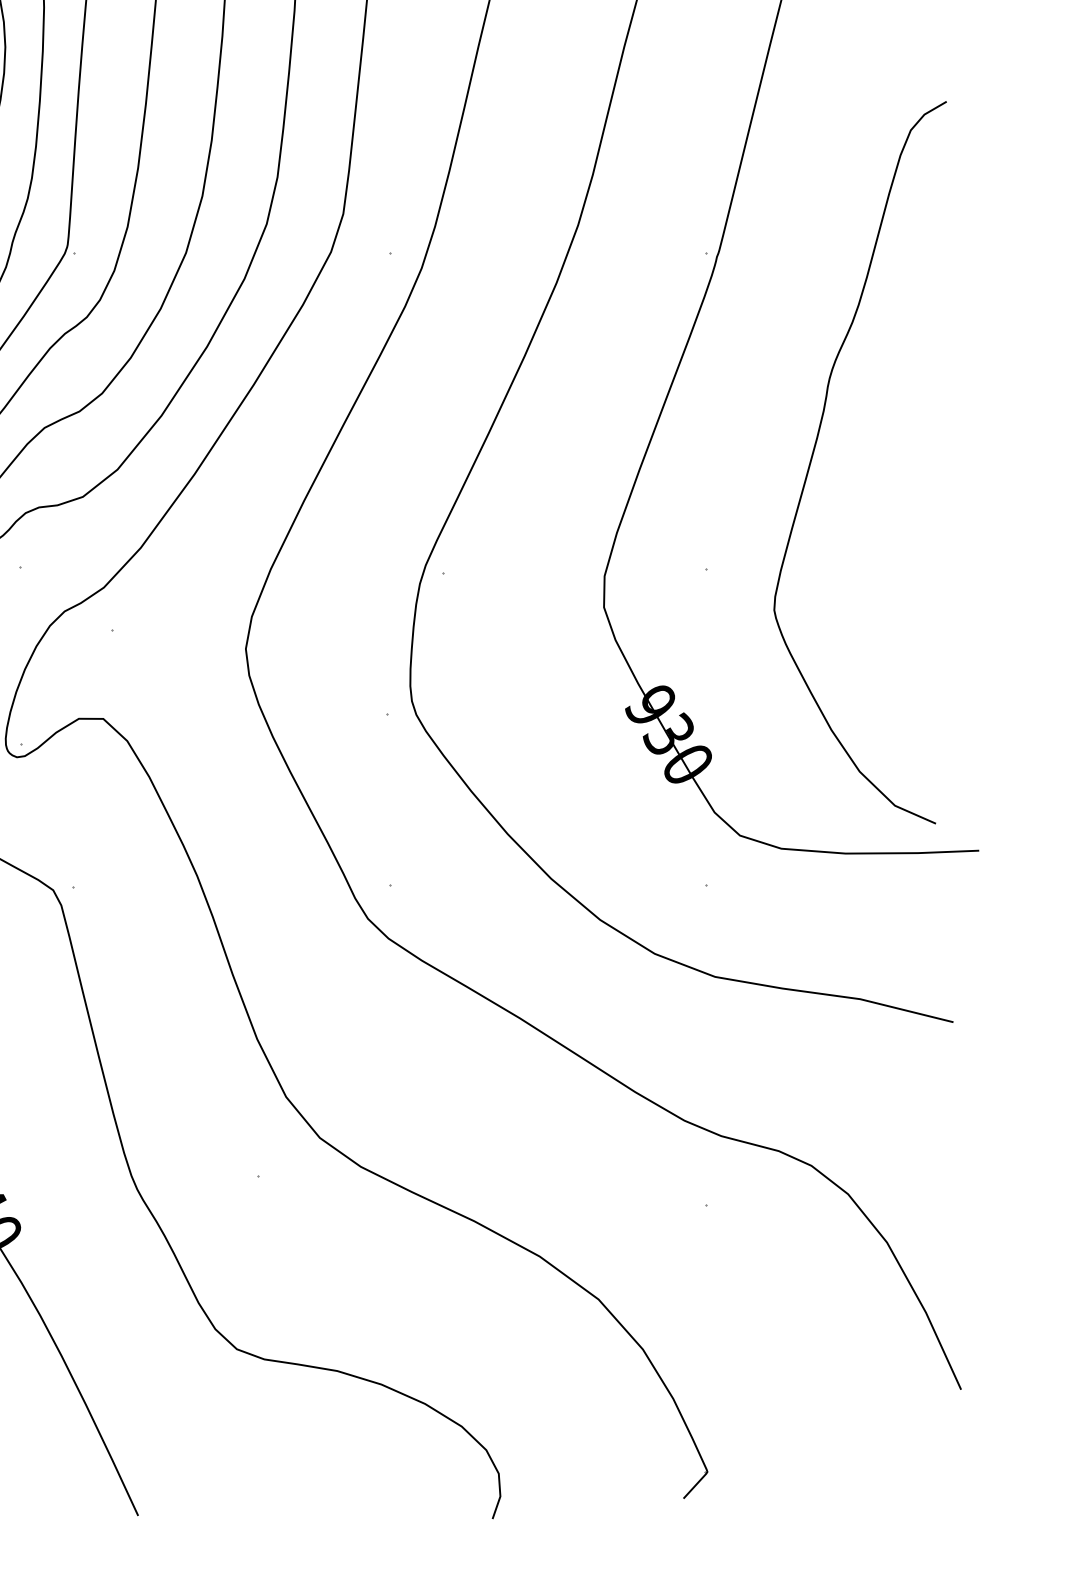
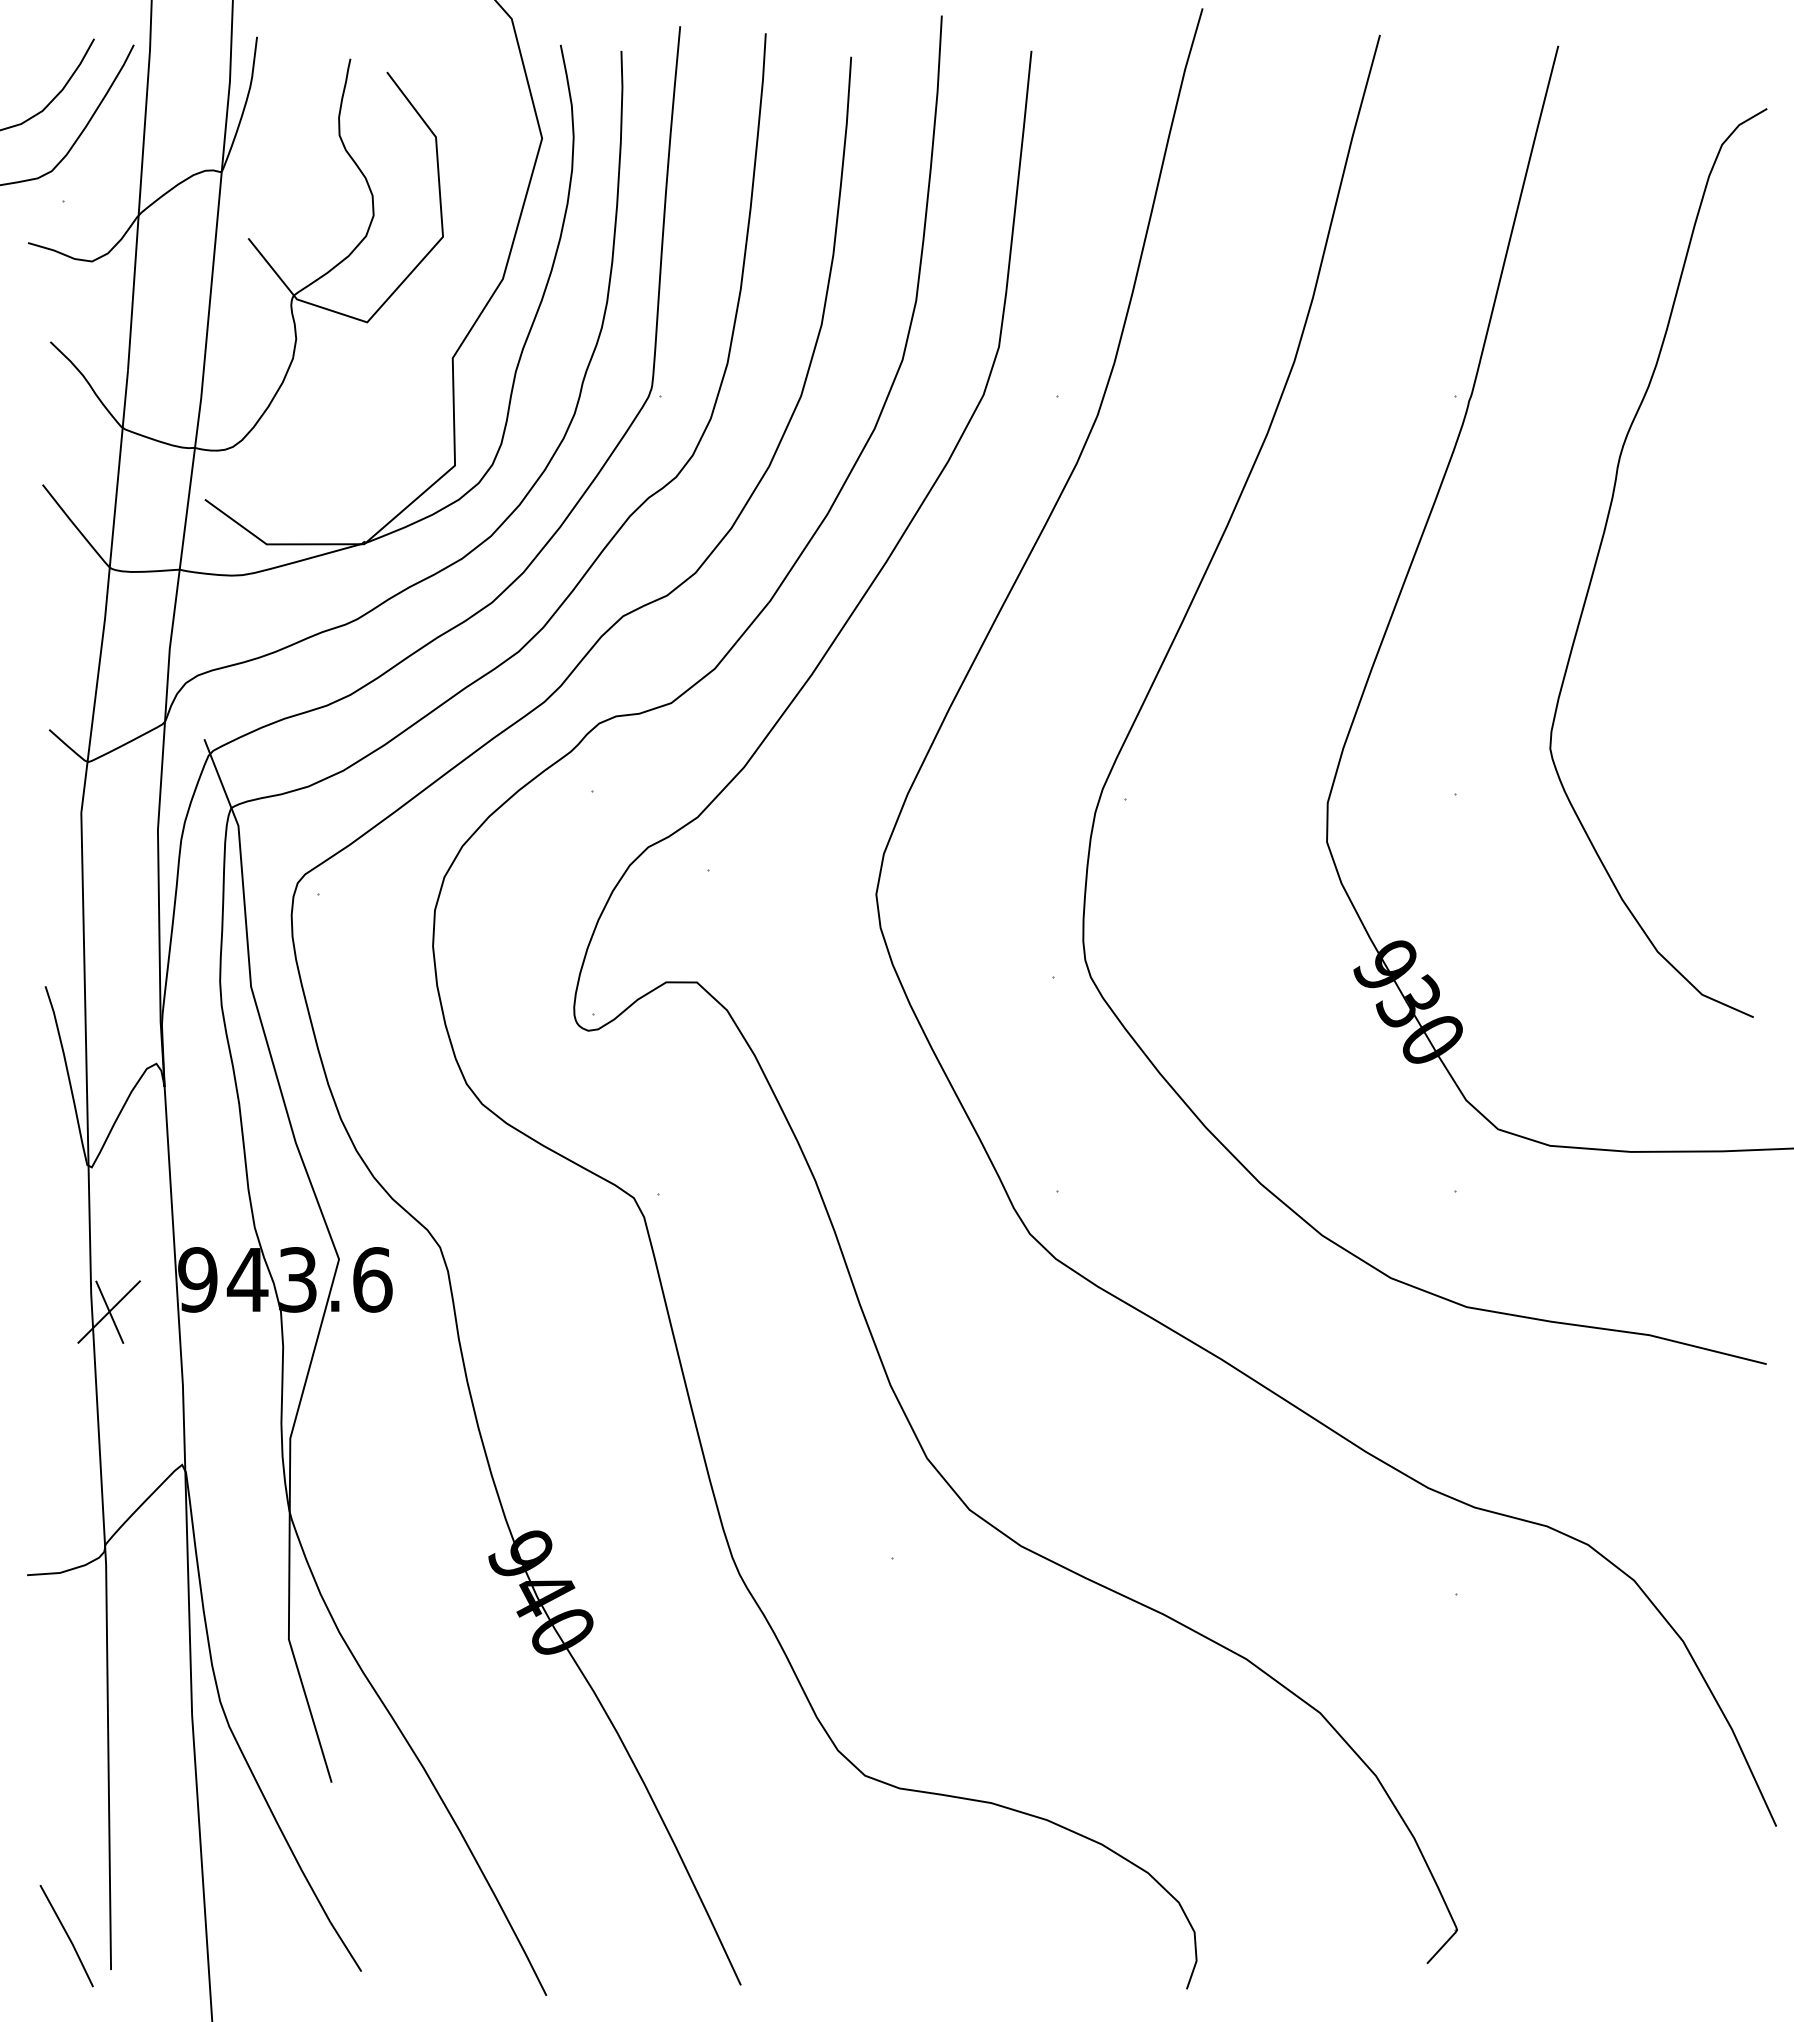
curve: (815, 449) -> (1601, 546), moved

